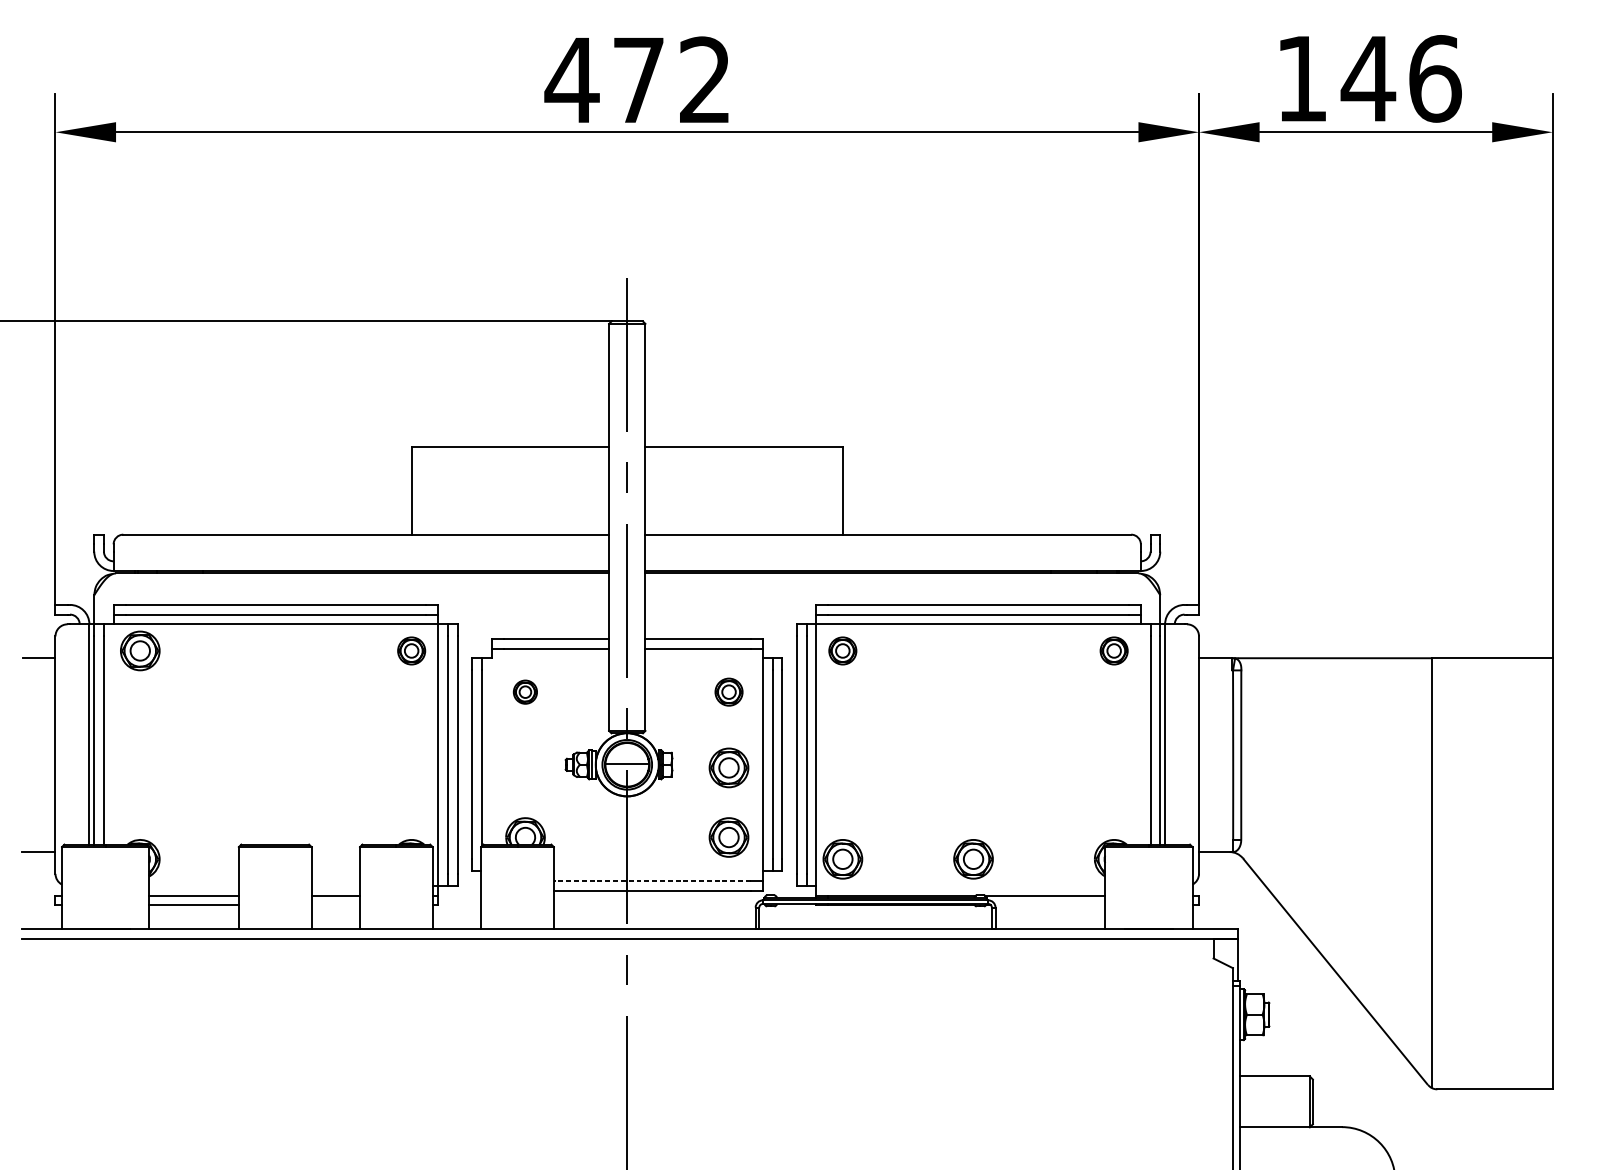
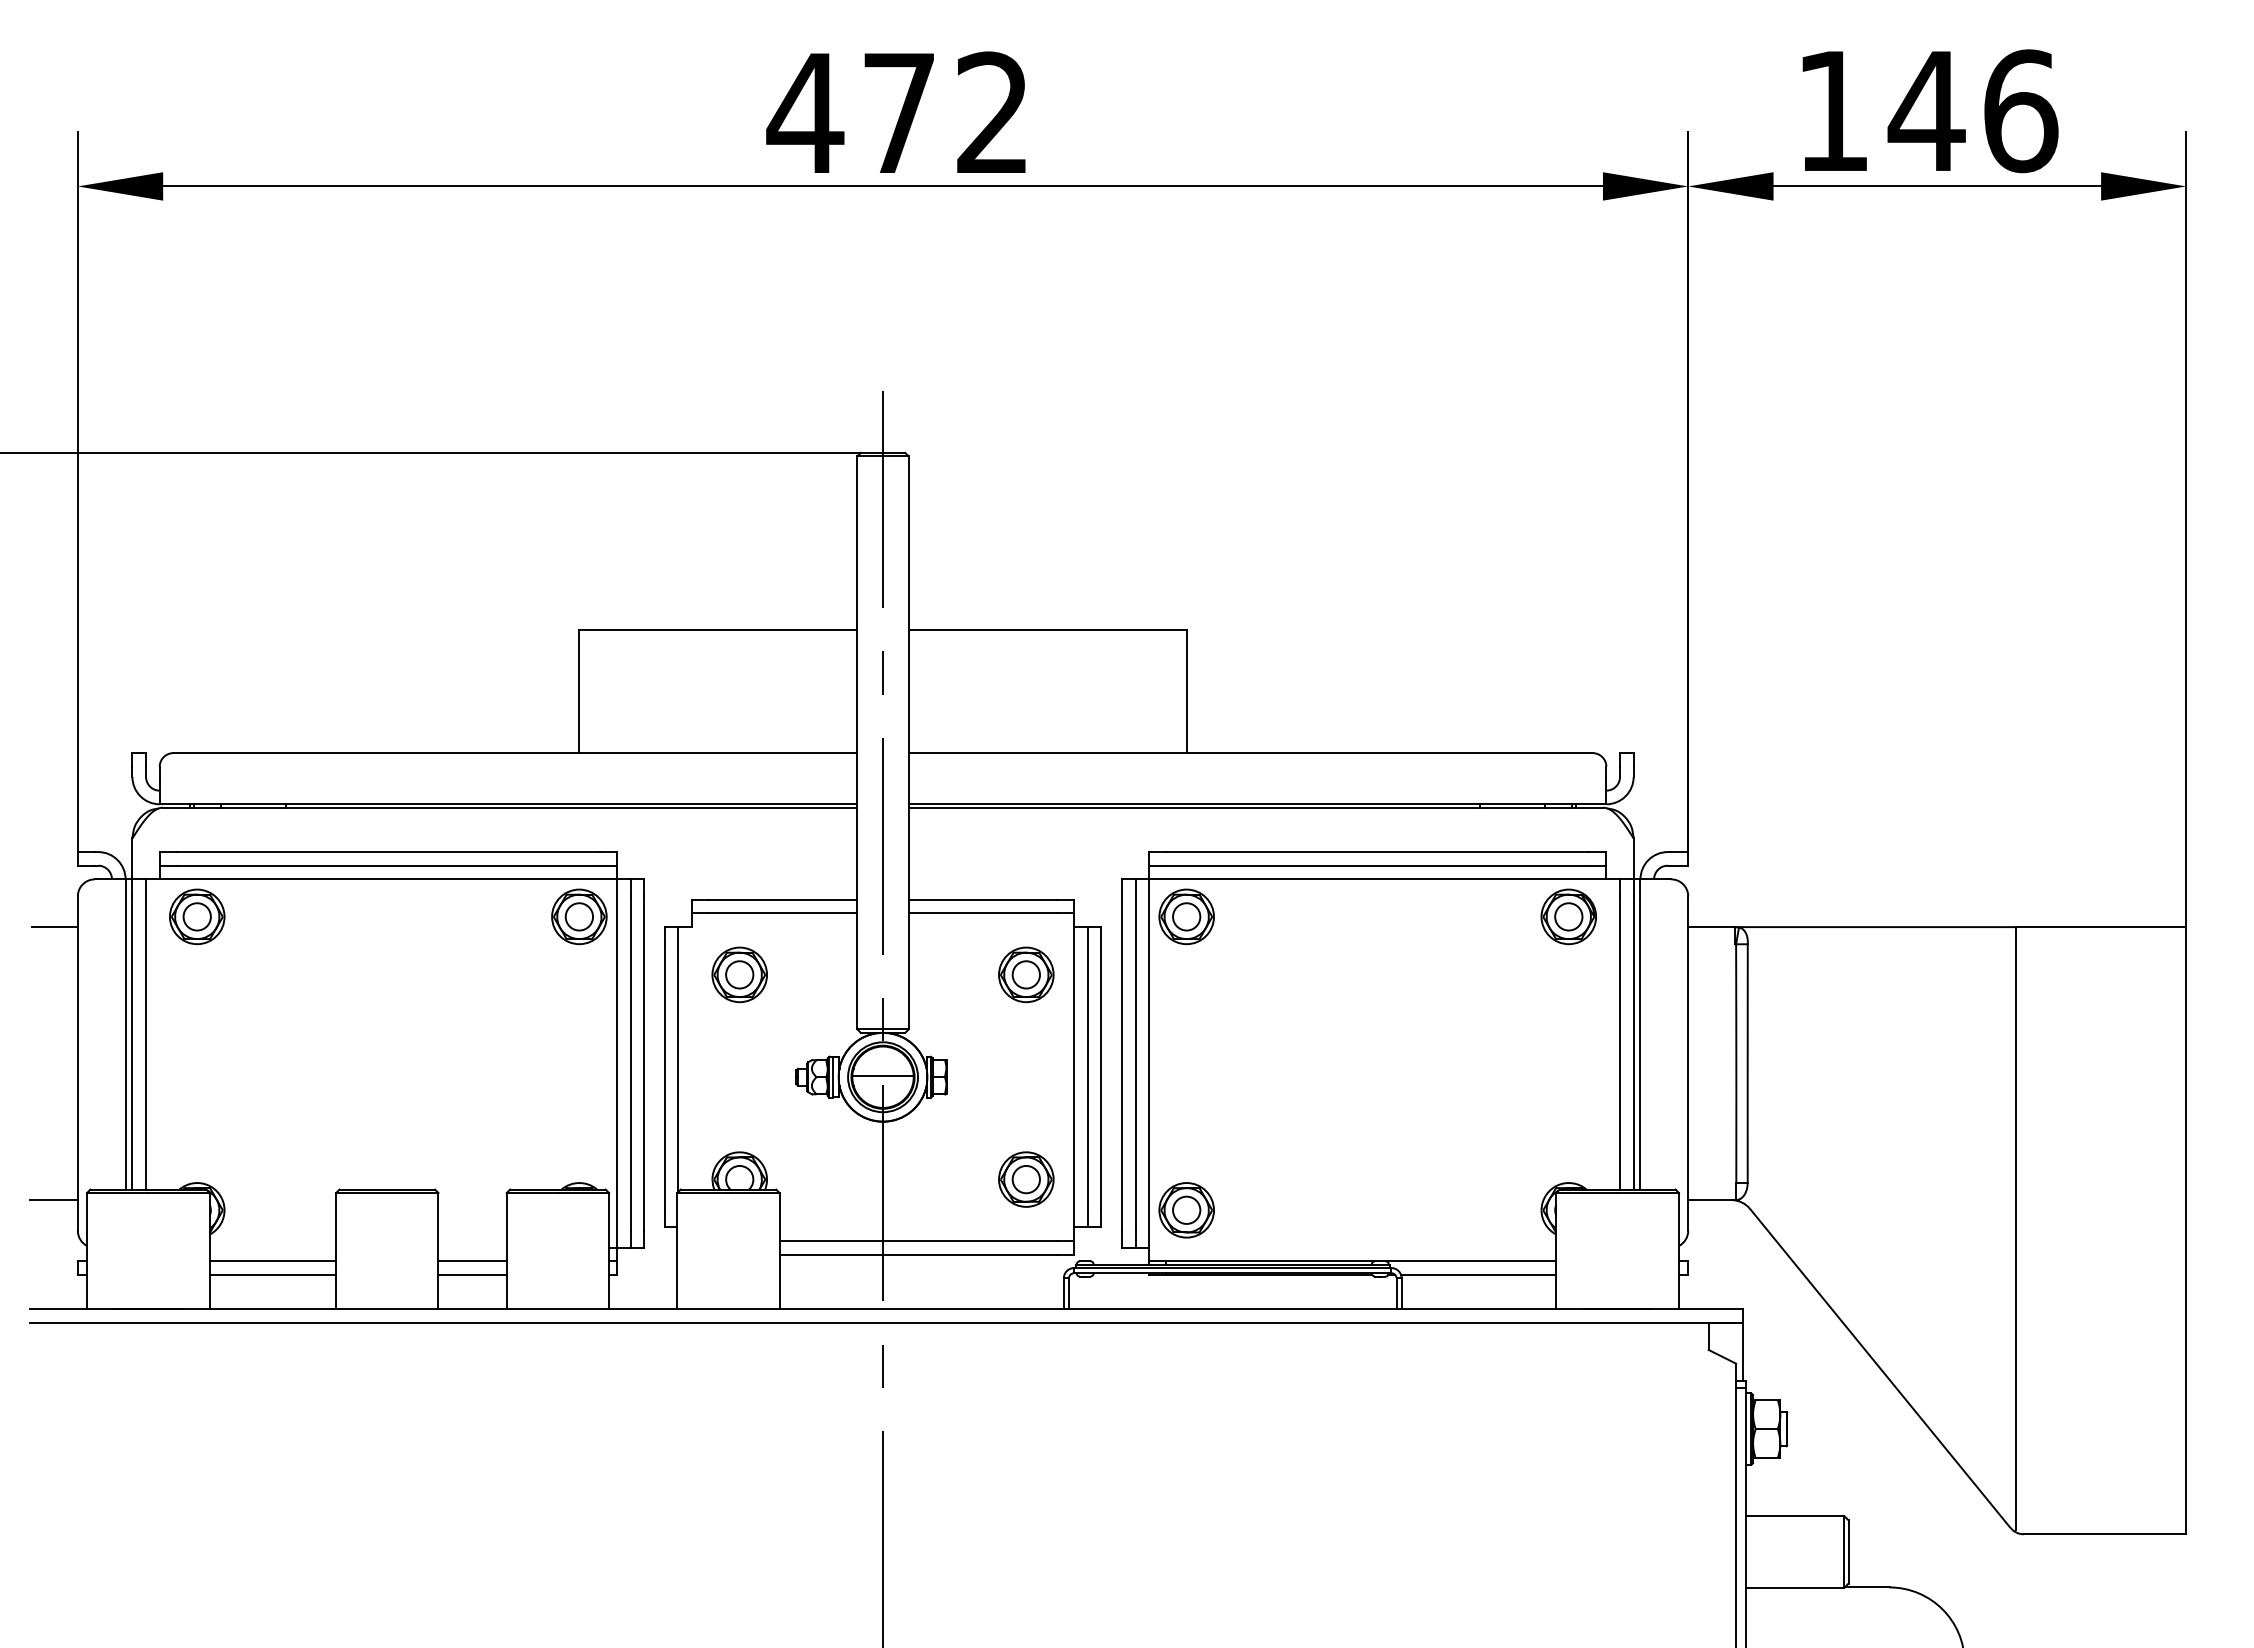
part: (411, 650) -> (579, 916), size x1.43
part: (842, 650) -> (1186, 916), size x1.43
part: (1114, 650) -> (1568, 916), size x1.43
part: (525, 691) -> (739, 974), size x1.67
part: (729, 691) -> (1026, 974), size x1.43
part: (729, 767) -> (1026, 1081), removed
part: (973, 859) -> (1370, 1210), removed
line: (652, 881) -> (918, 1241), dashed -> solid
line: (335, 905) -> (472, 1275), added
line: (1050, 905) -> (1478, 1275), added

